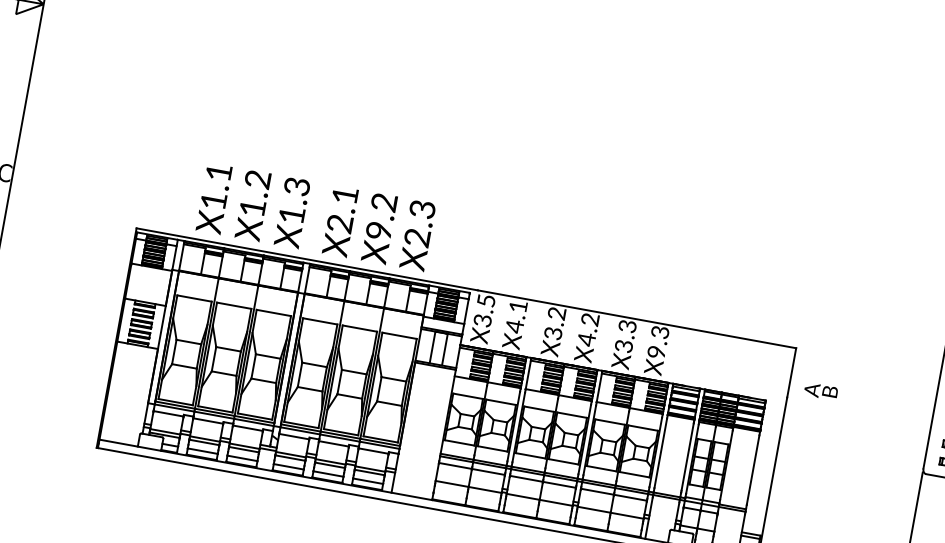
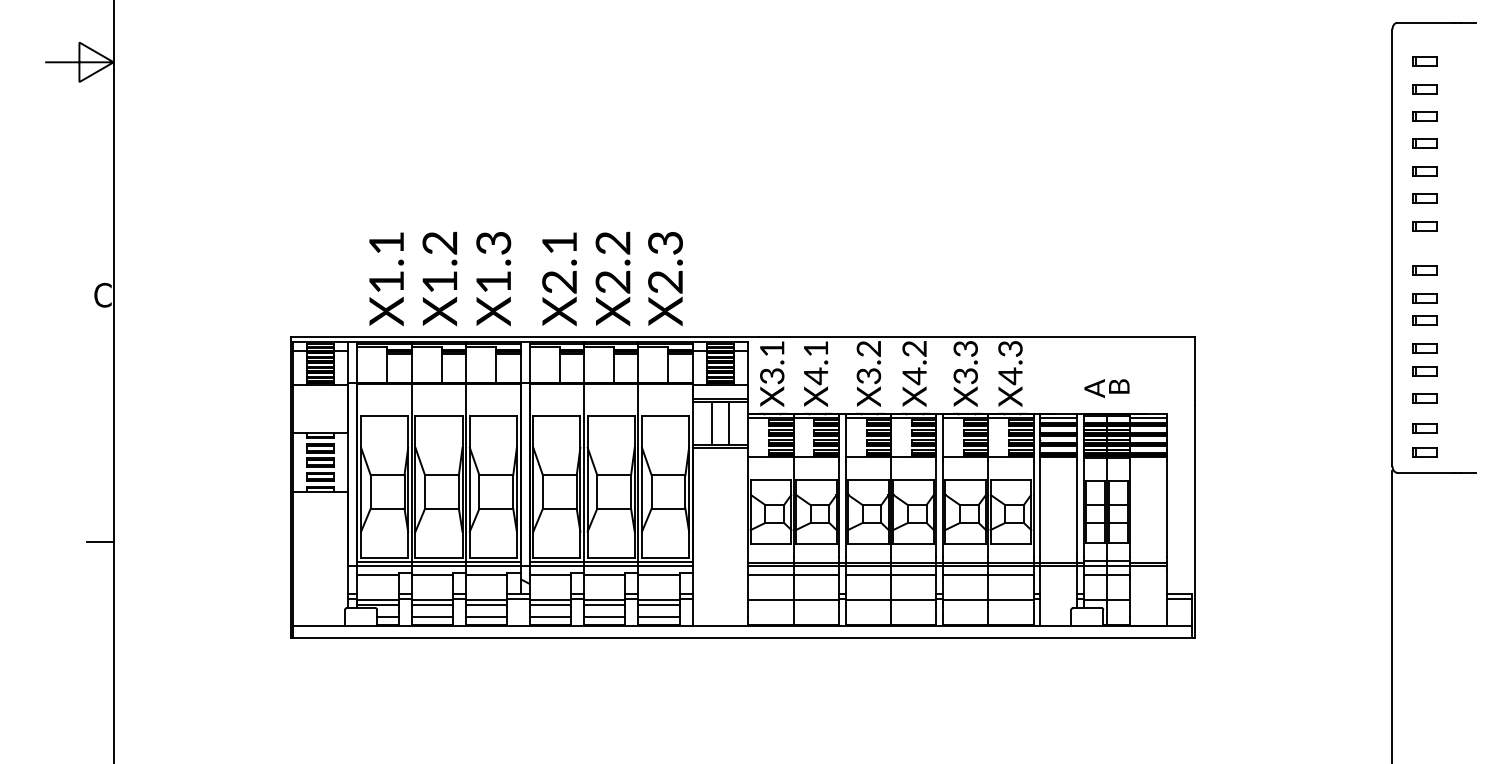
text: (379, 230) -> (613, 281), X9.2 -> X2.2
text: (486, 300) -> (772, 348), X3.5 -> X3.1
text: (656, 352) -> (1010, 376), X9.3 -> X4.3
text: (820, 391) -> (1106, 388), moved

